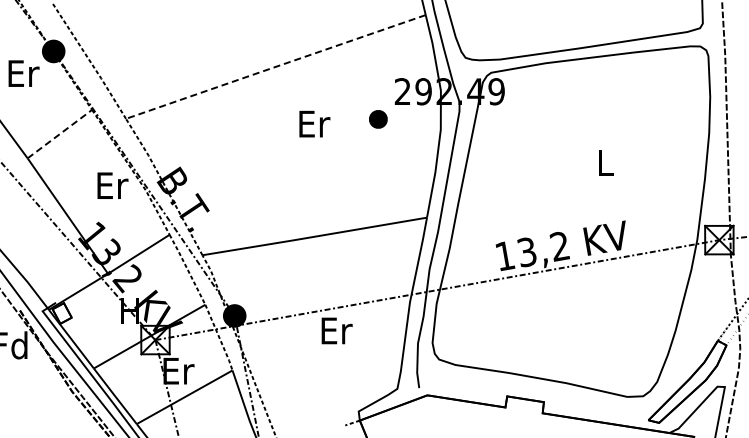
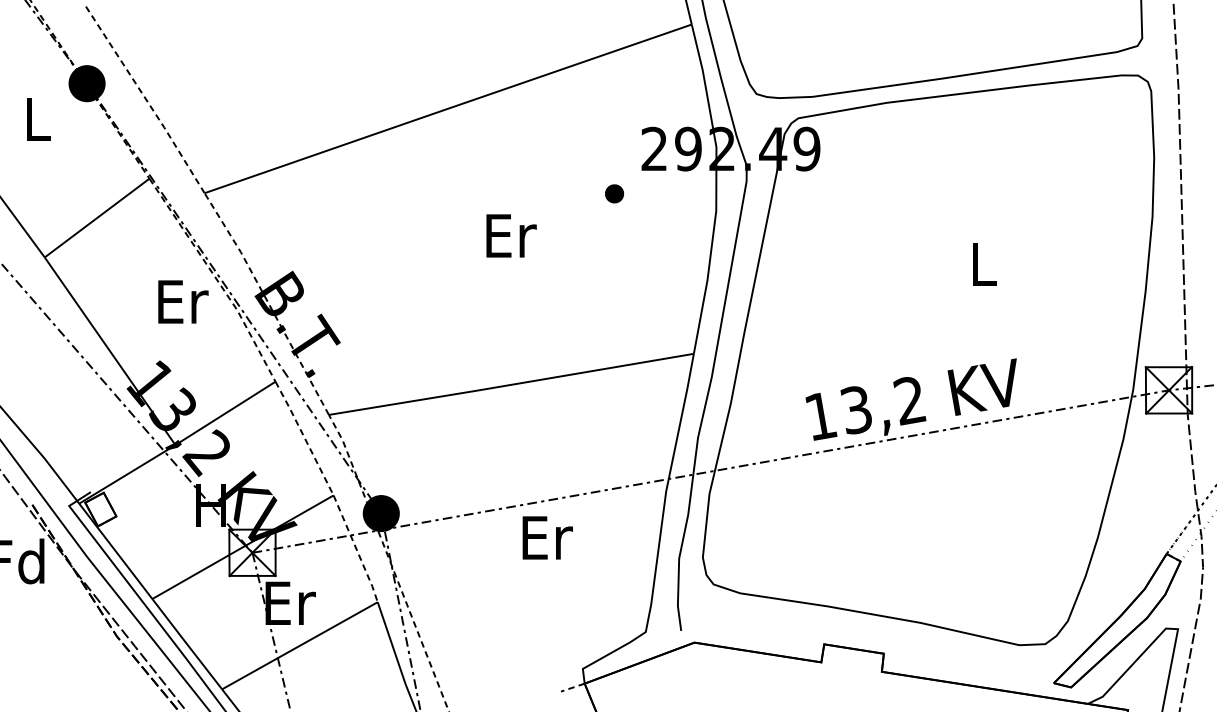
line: (274, 67) -> (445, 109), dashed -> solid
text: (23, 73) -> (37, 119), Er -> L
part: (377, 118) -> (613, 192), size x0.62
text: (314, 123) -> (510, 234), moved
line: (60, 133) -> (98, 217), dashed -> solid

